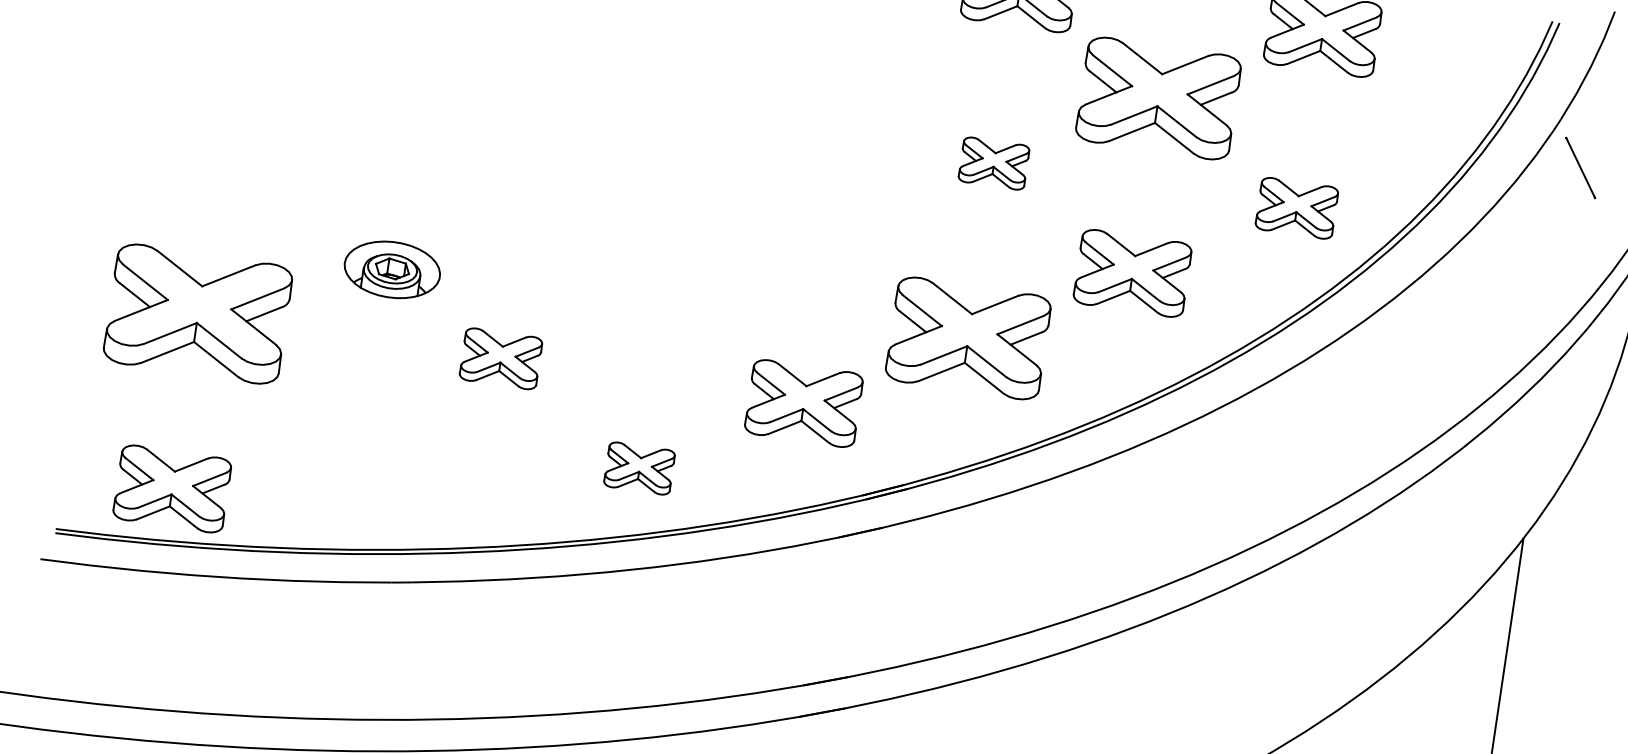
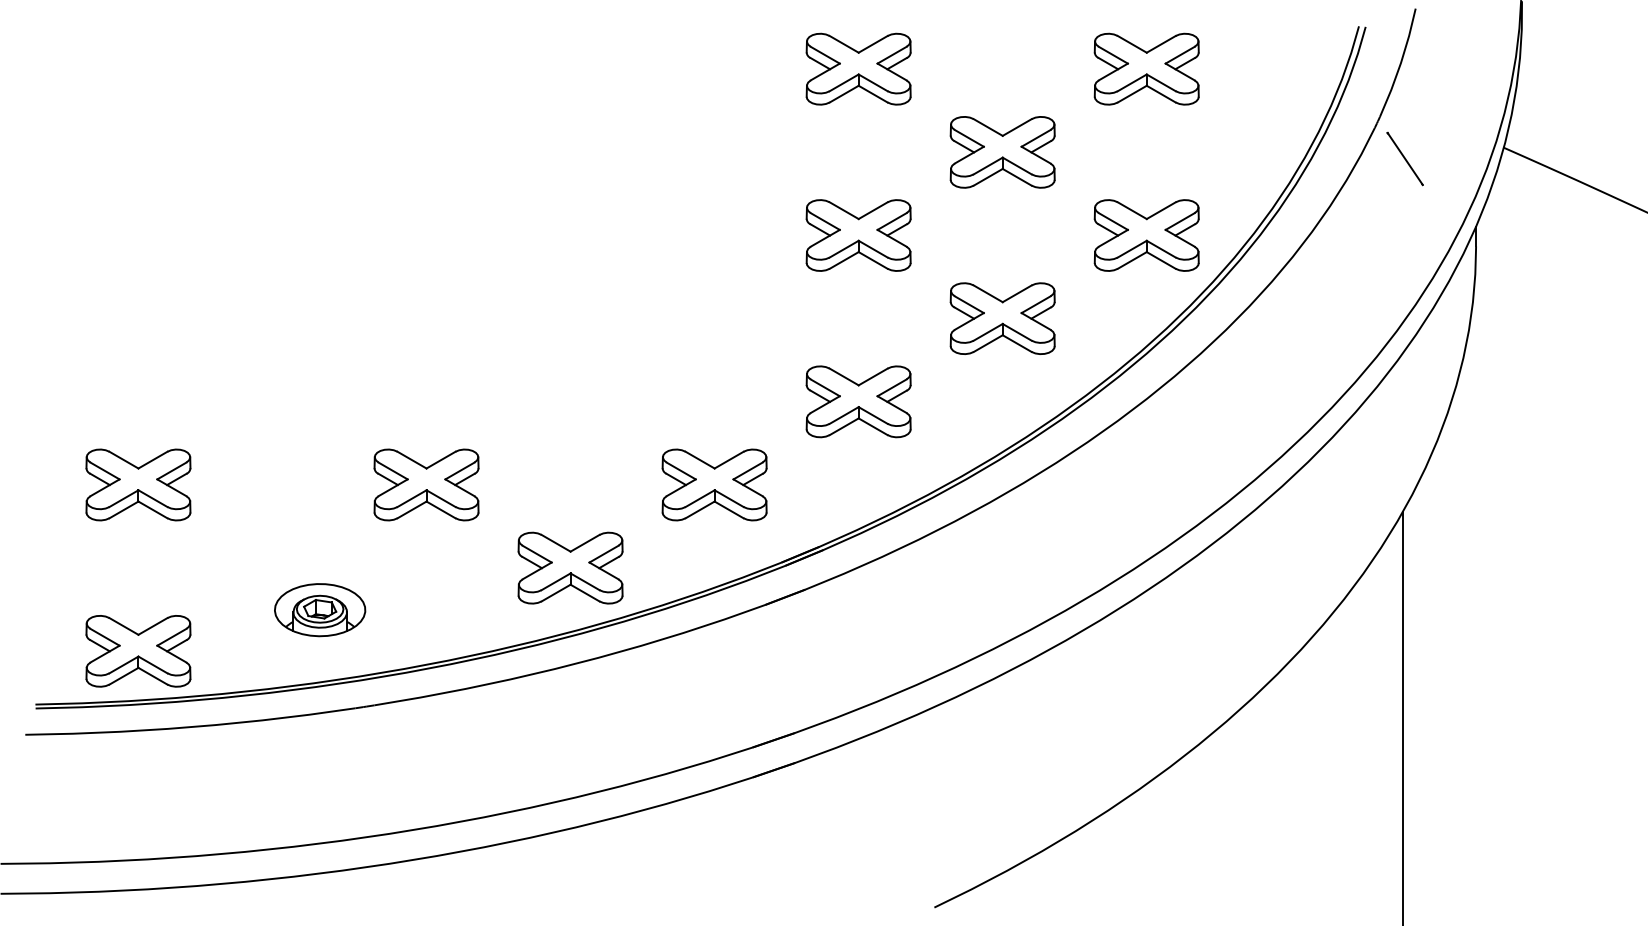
part: (1158, 98) -> (1002, 152), size x0.71
part: (993, 163) -> (858, 235), size x1.67
part: (1296, 208) -> (1146, 235), size x1.43
part: (392, 270) -> (320, 610), moved
part: (198, 313) -> (138, 484), size x0.62
part: (968, 338) -> (858, 401), size x0.71
part: (501, 358) -> (426, 484), size x1.43
part: (639, 467) -> (570, 567), size x1.67

